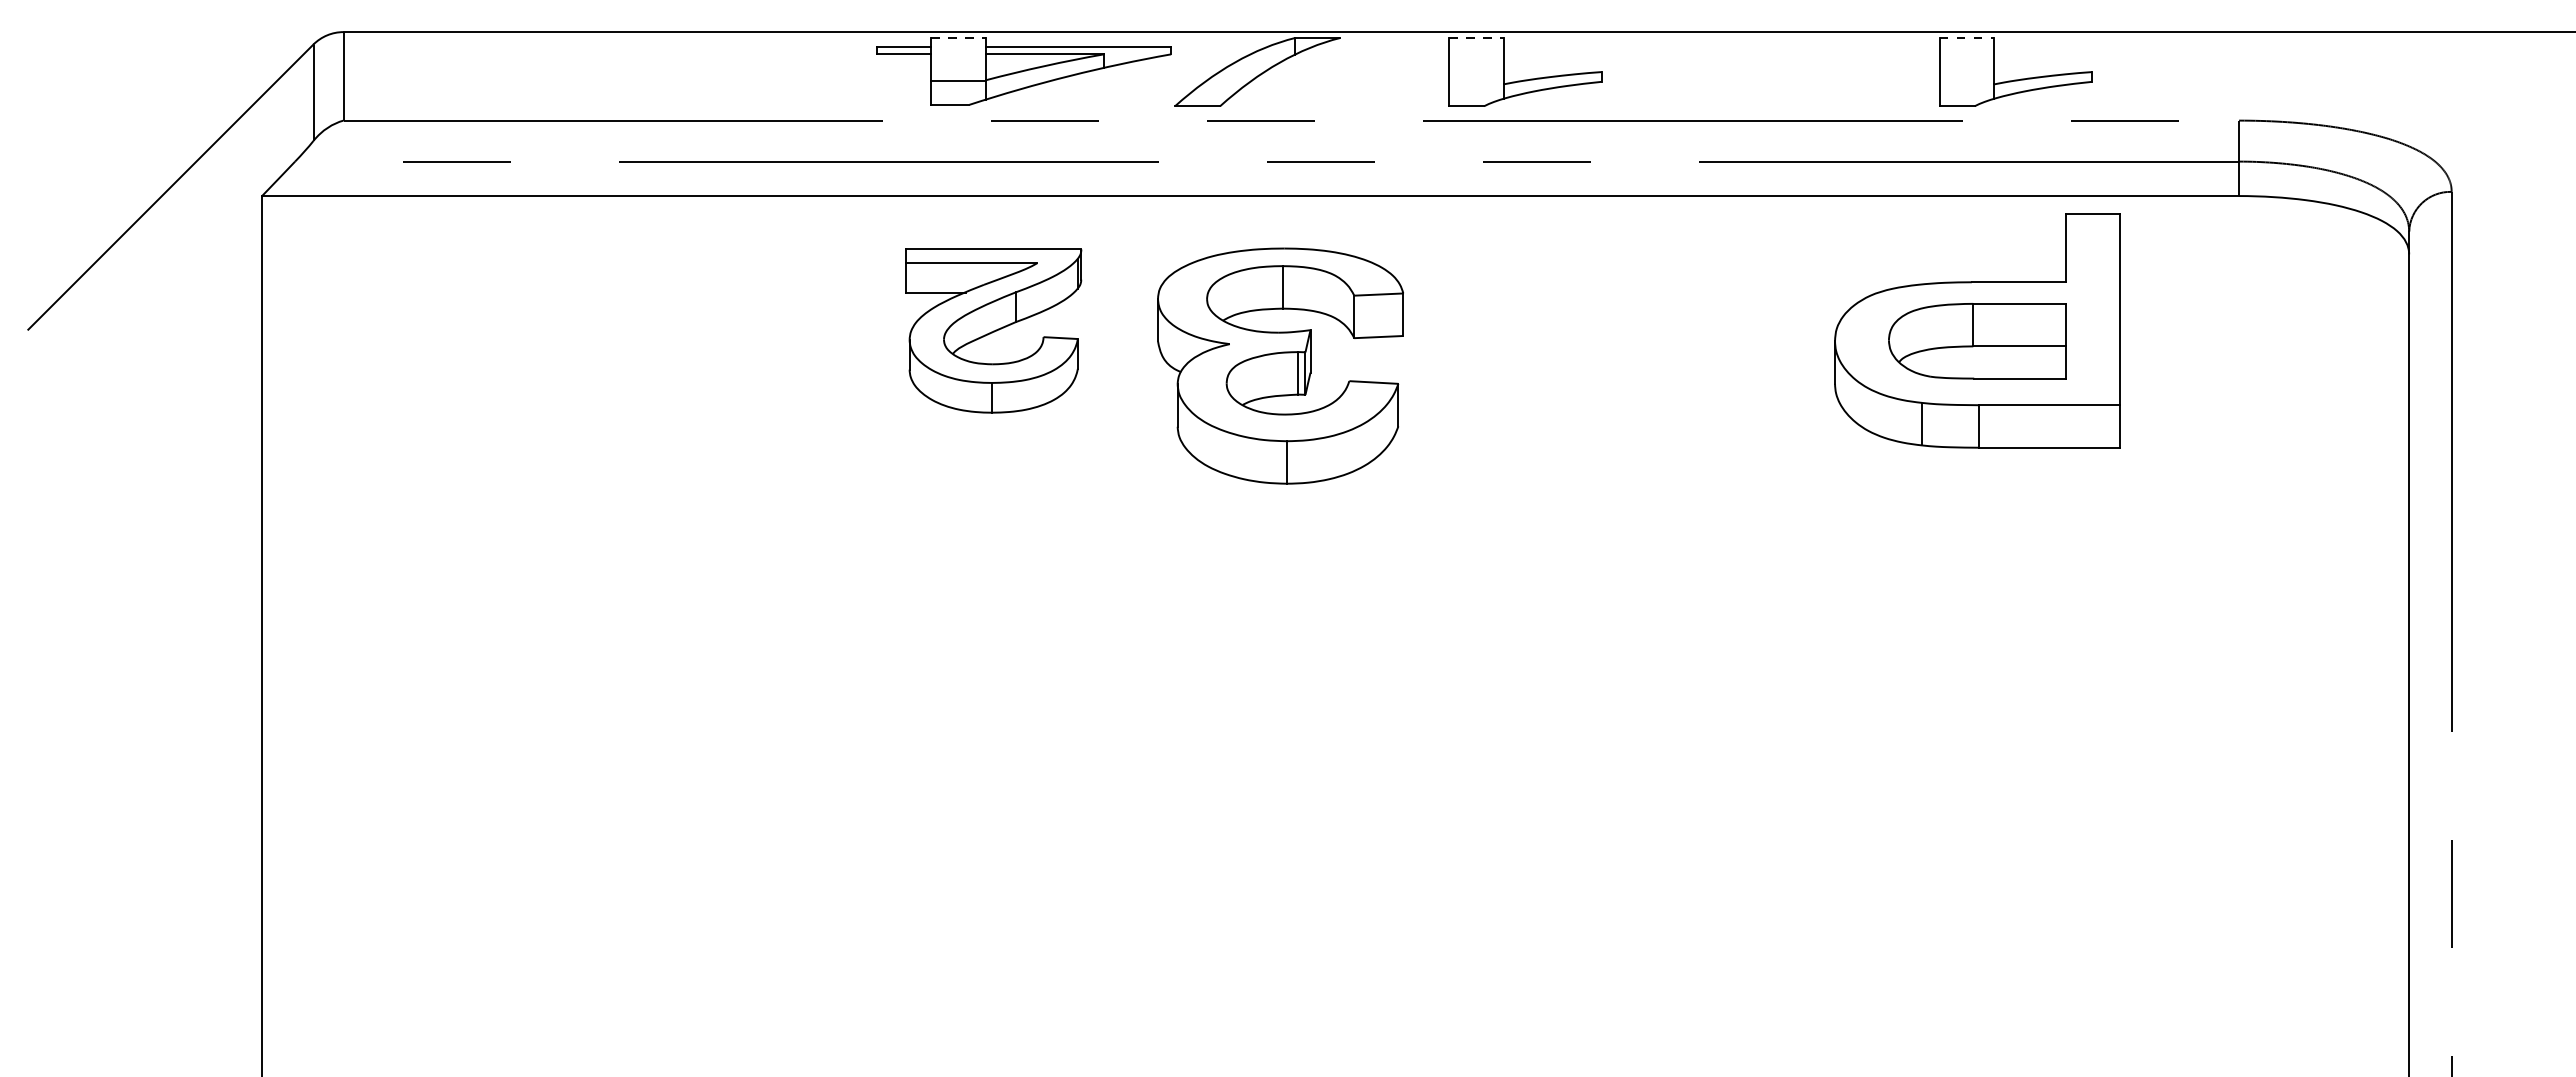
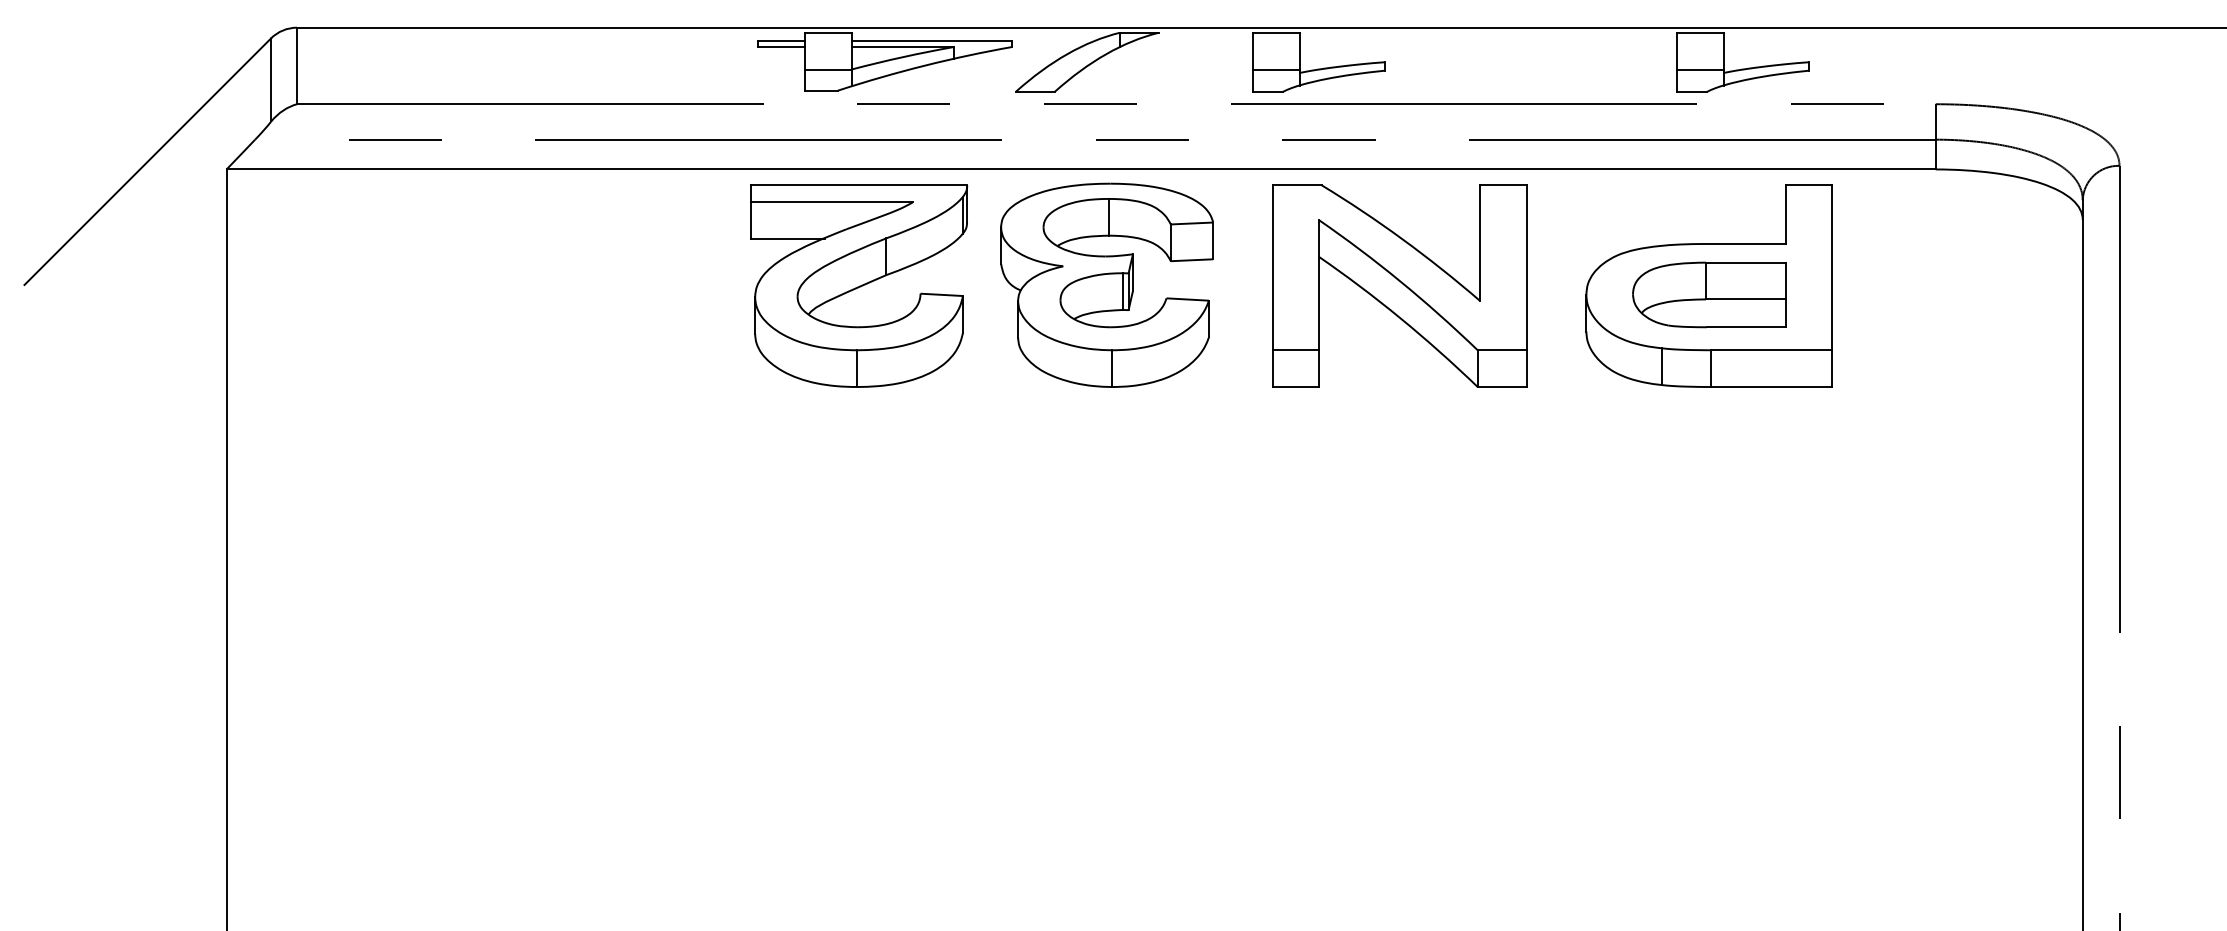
line: (959, 38) -> (829, 33), dashed -> solid
line: (1476, 38) -> (1276, 33), dashed -> solid
line: (1967, 38) -> (1700, 33), dashed -> solid
line: (1476, 80) -> (1276, 69), added
line: (1966, 80) -> (1700, 69), added
part: (993, 330) -> (858, 285), size x1.43
part: (1618, 330) -> (1399, 285), added
part: (1280, 365) -> (1107, 284), moved

